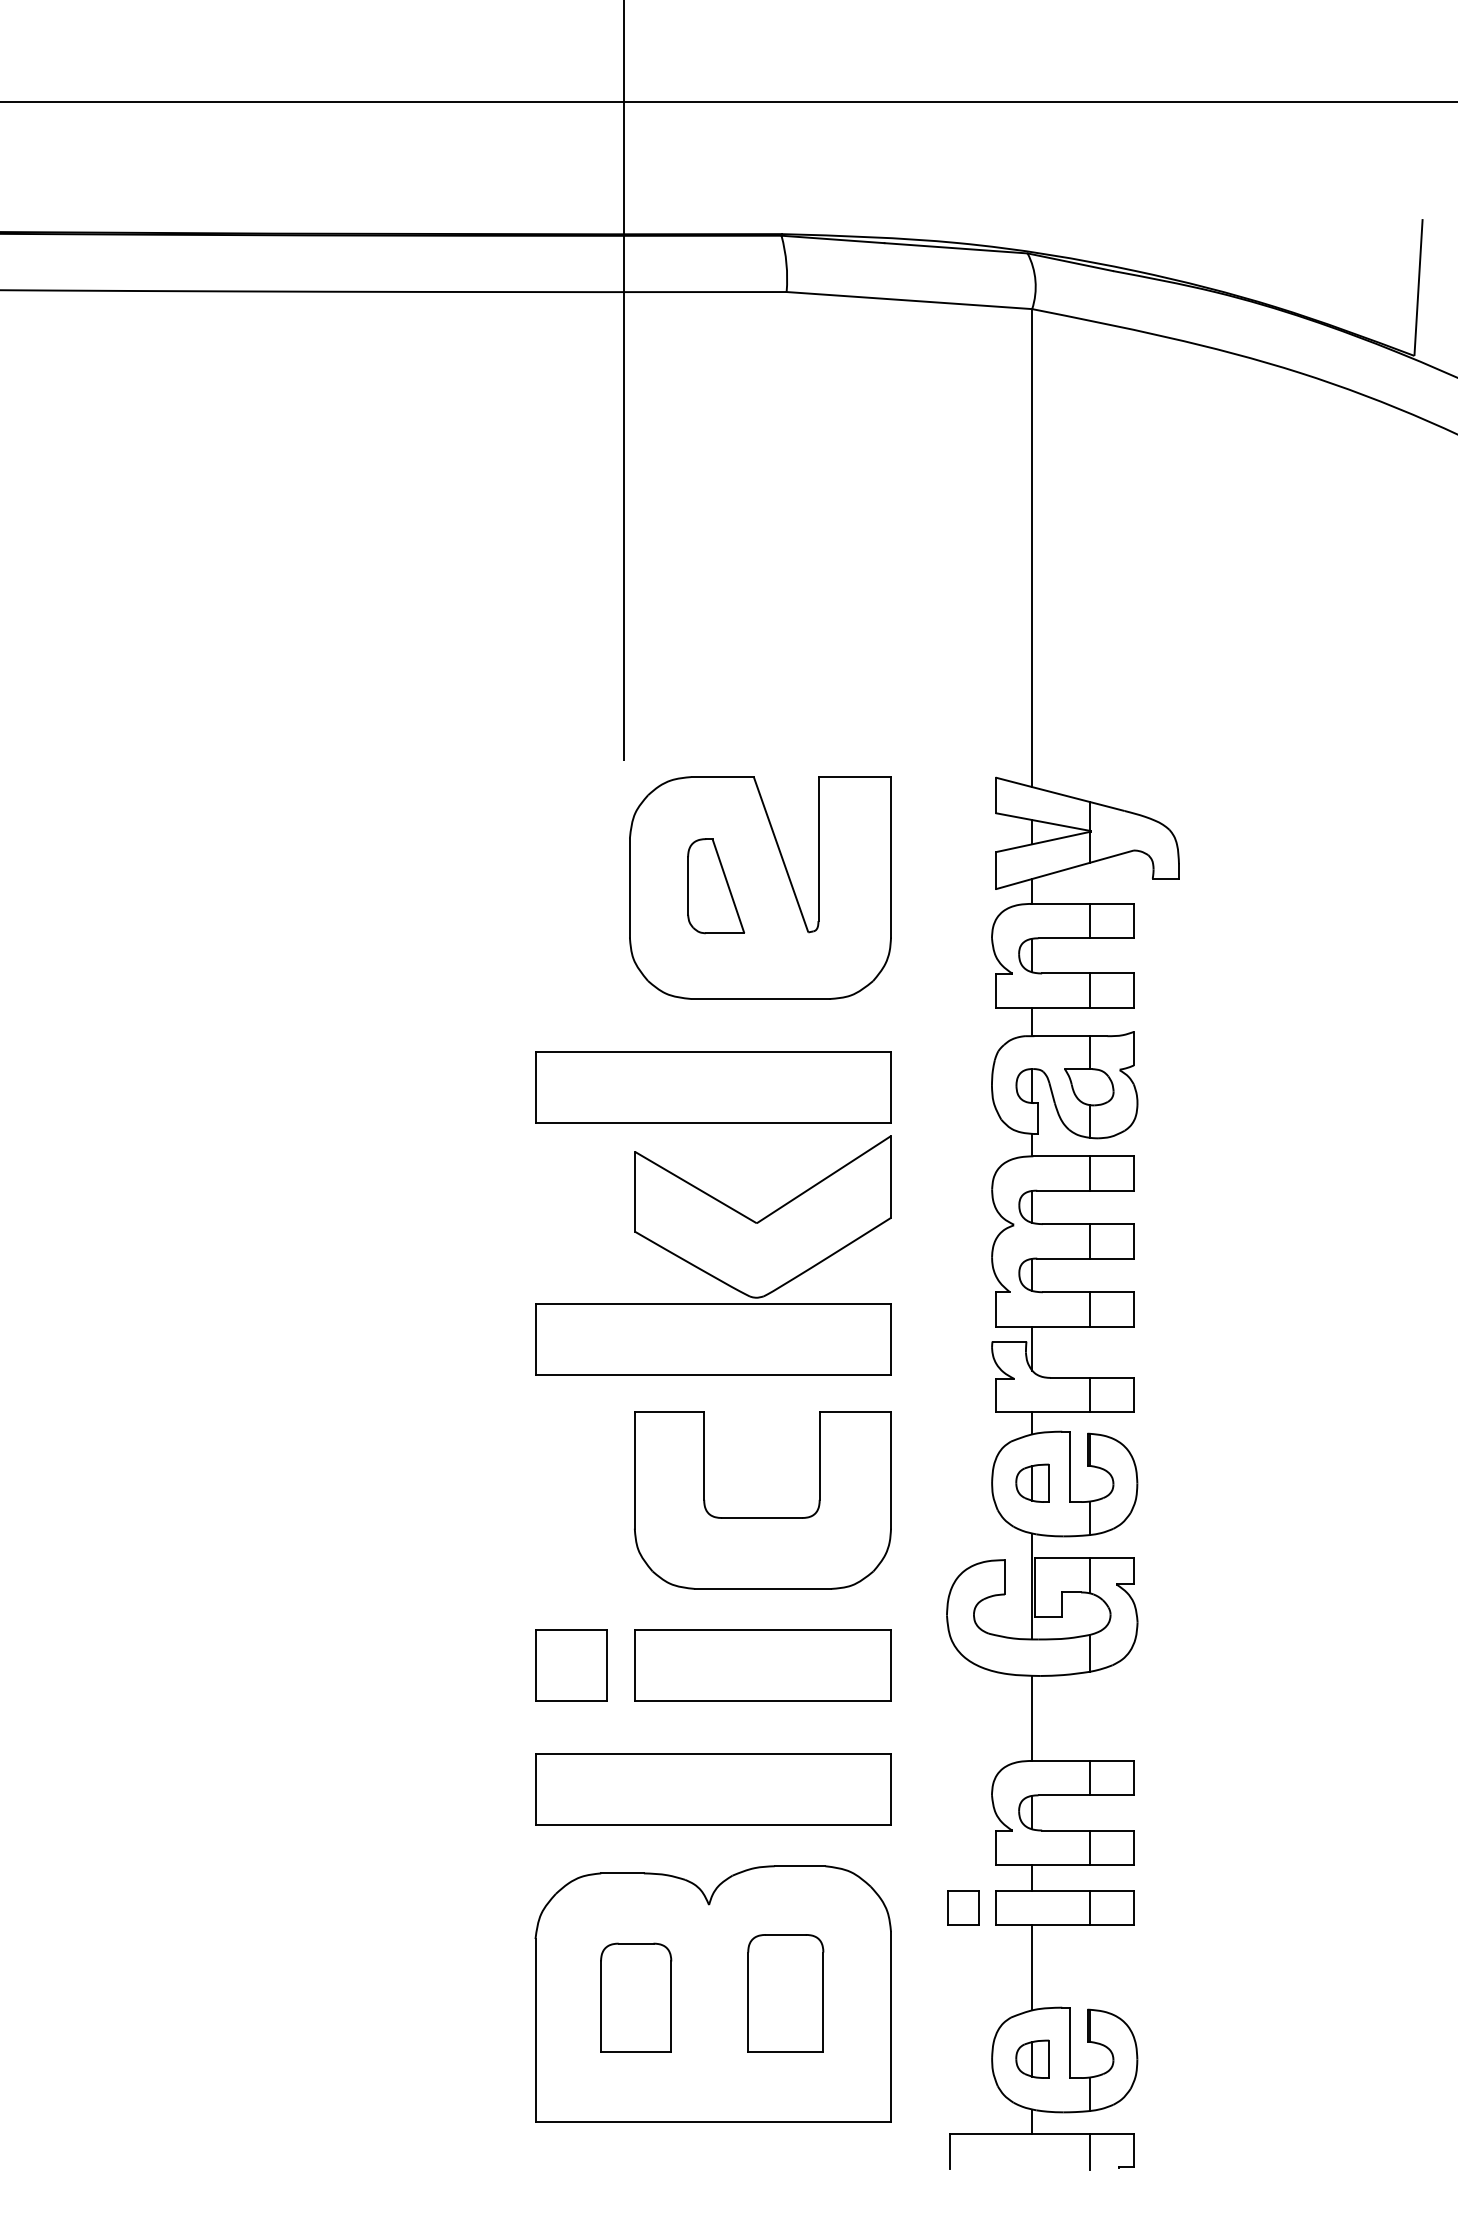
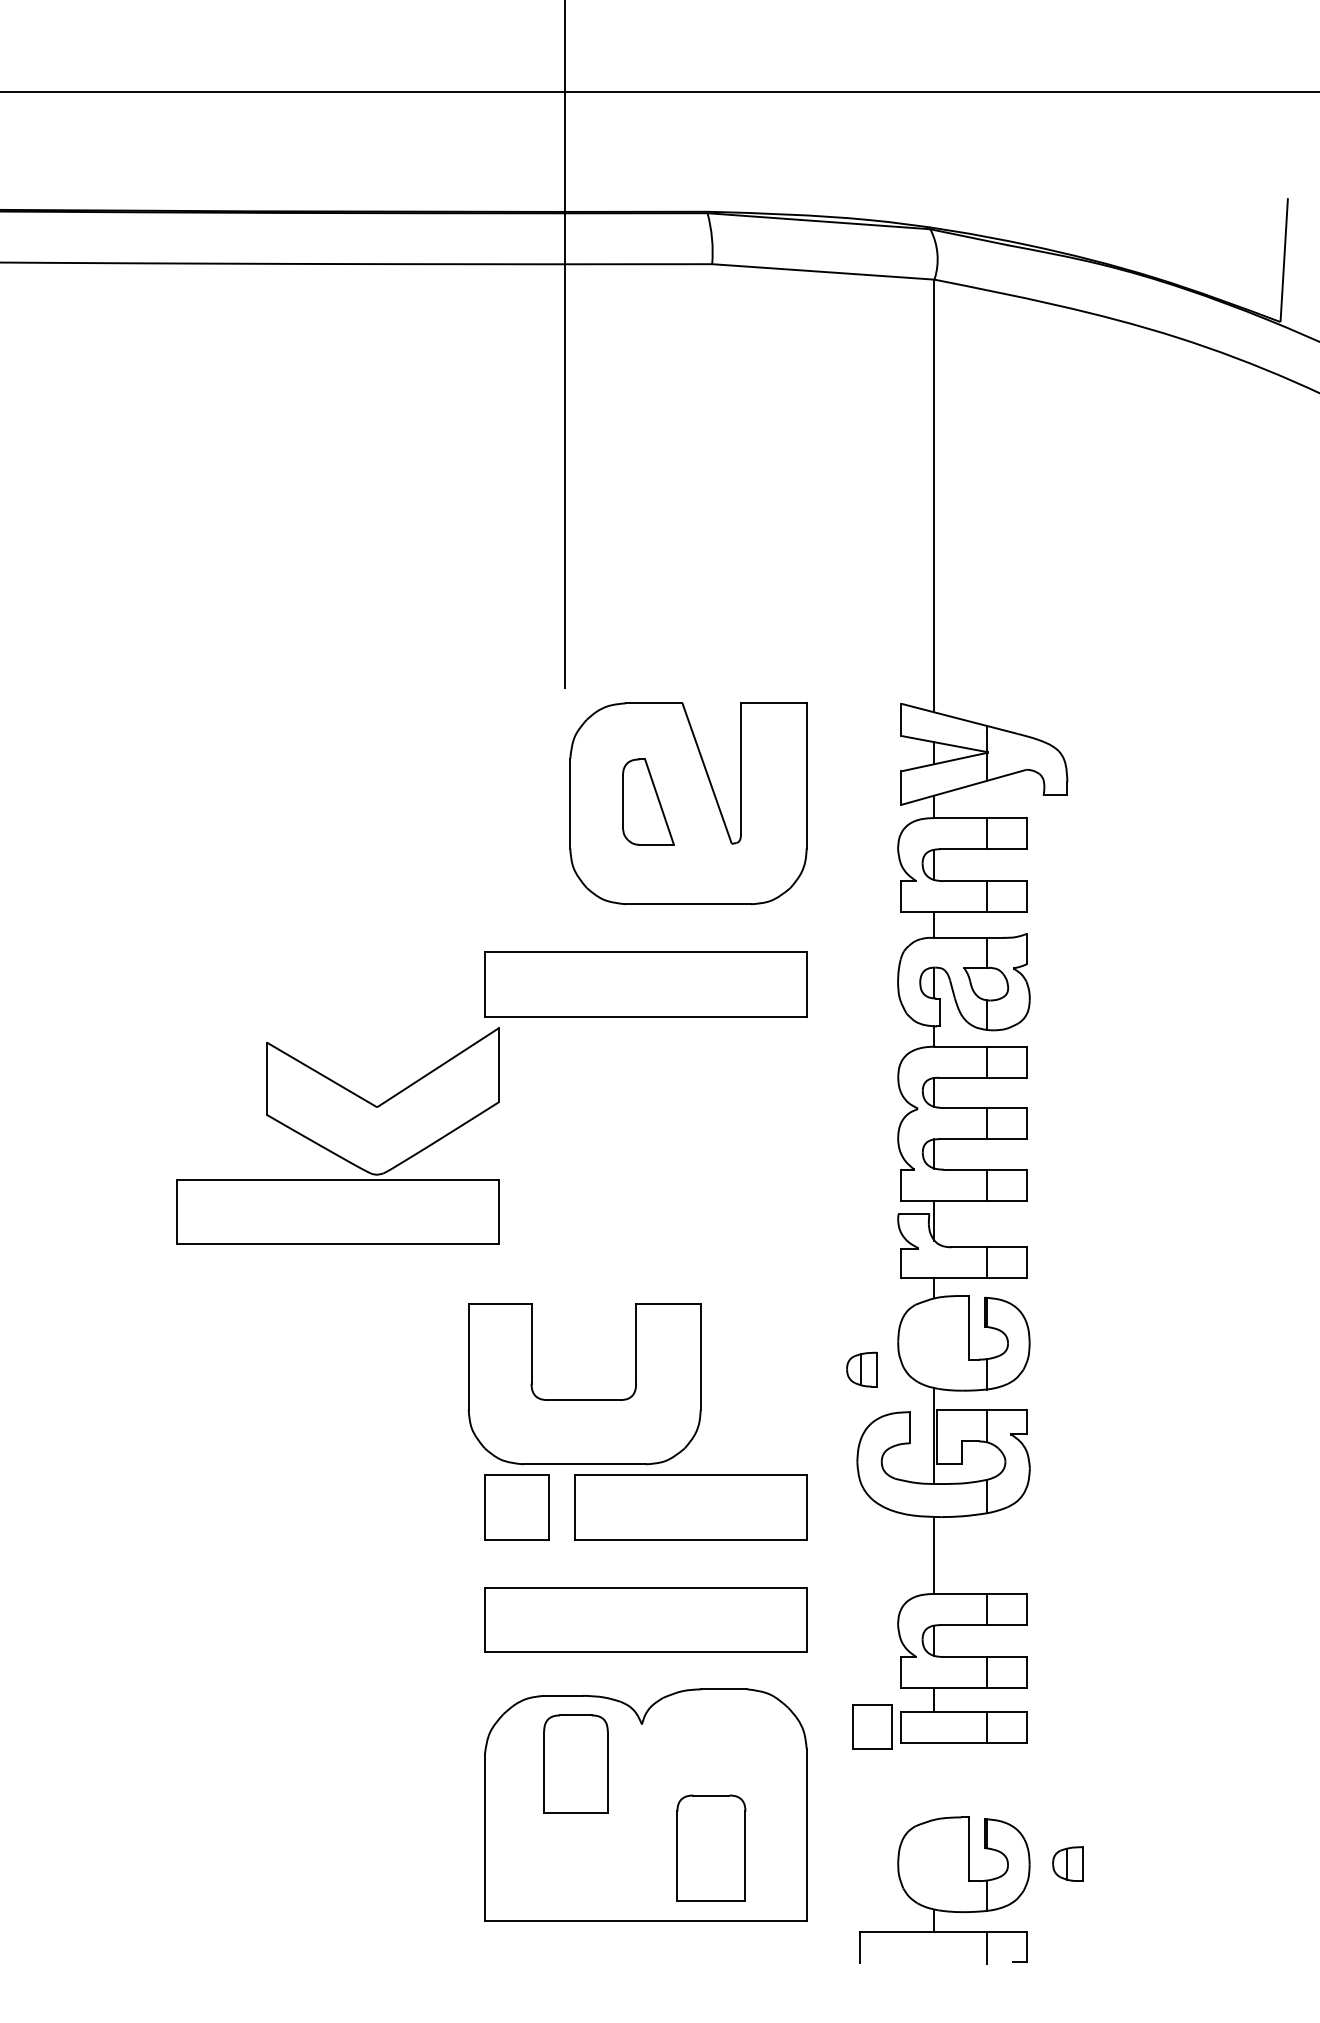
part: (712, 1254) -> (337, 1135), moved
part: (1032, 1483) -> (861, 1369), moved
part: (762, 1517) -> (584, 1399), moved
part: (962, 1908) -> (871, 1727), size x1.4
line: (1032, 1966) -> (934, 1780), removed
part: (785, 1992) -> (711, 1847), moved
part: (635, 1996) -> (575, 1763), moved
part: (1032, 2058) -> (1067, 1863), moved

